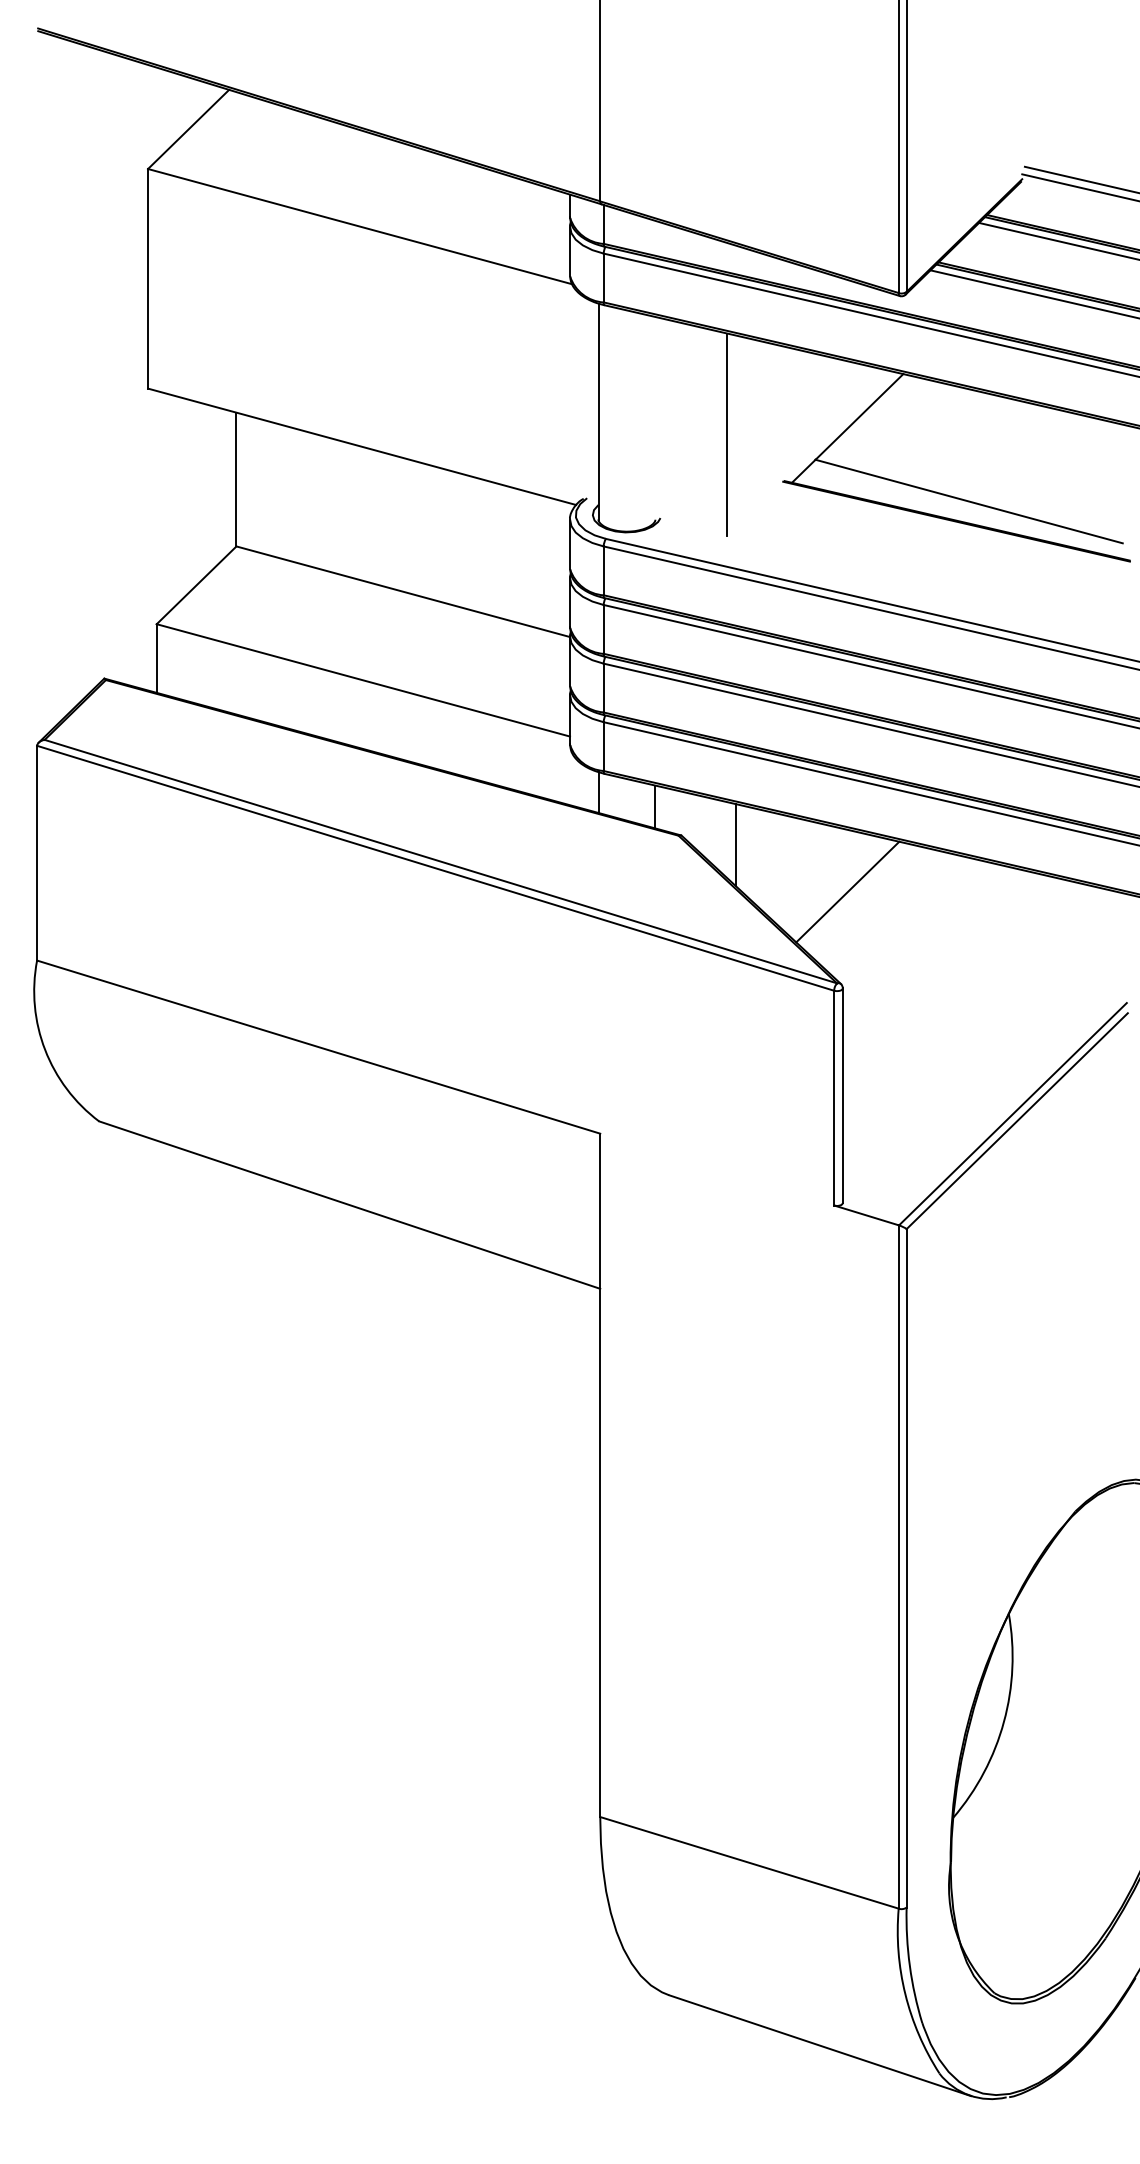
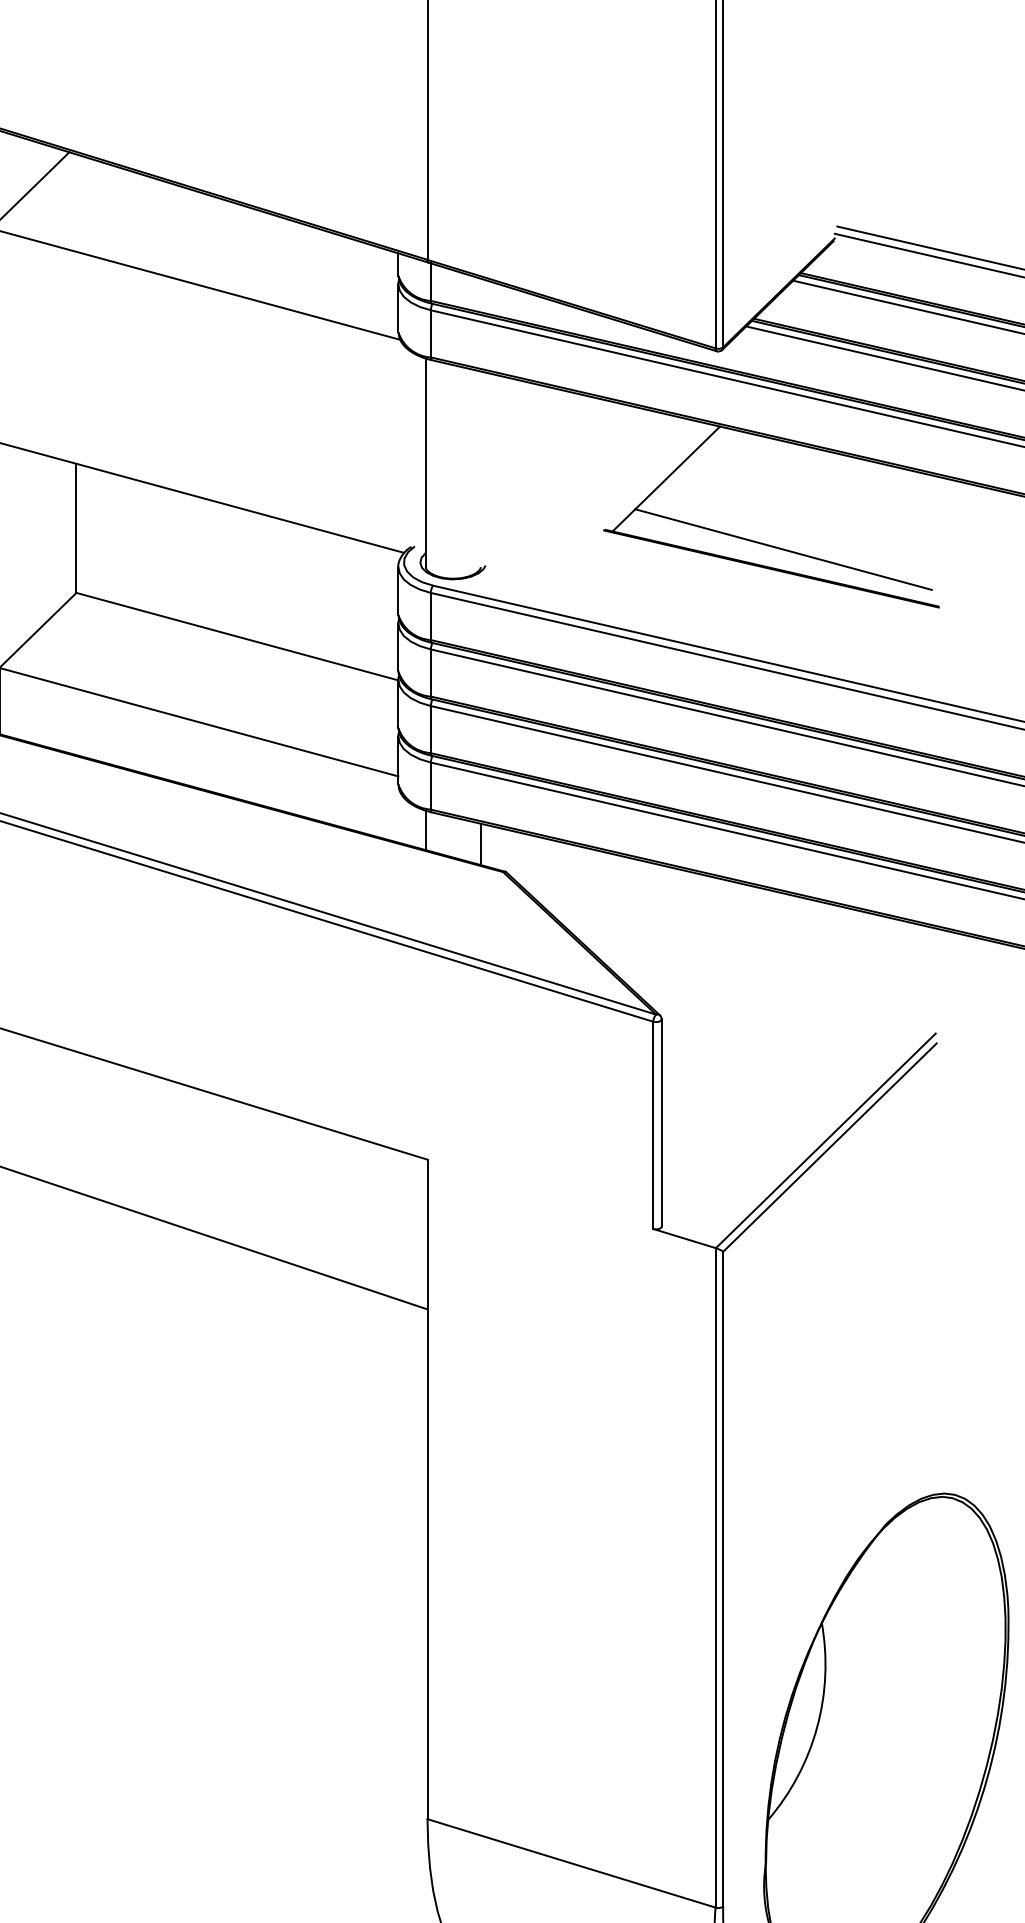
line: (727, 434) -> (550, 484), removed
line: (735, 845) -> (558, 881), removed
line: (847, 891) -> (666, 925), removed

